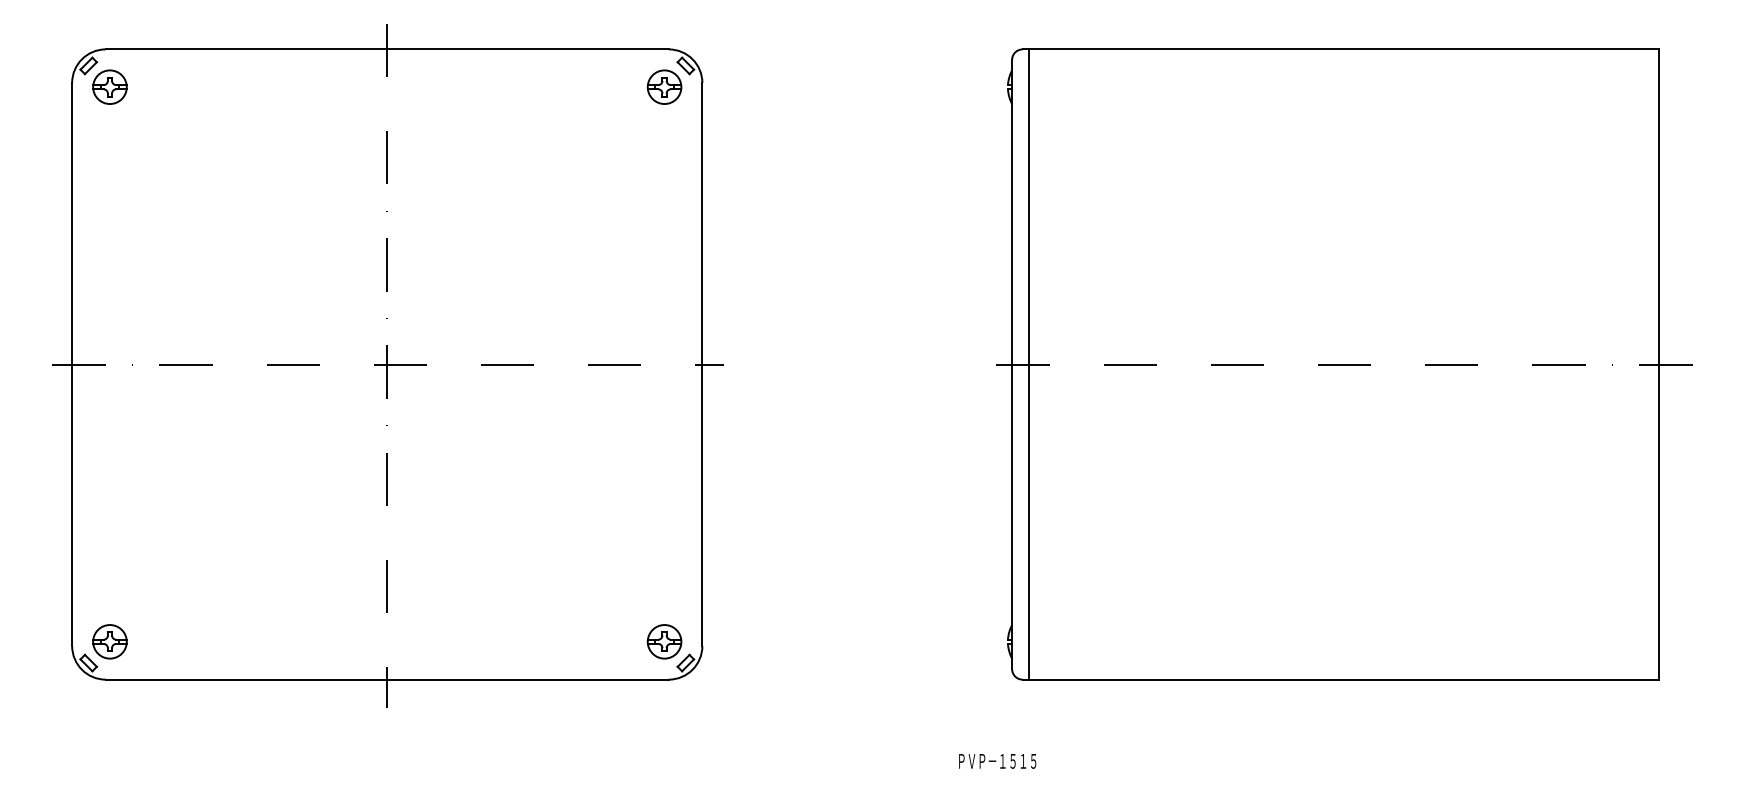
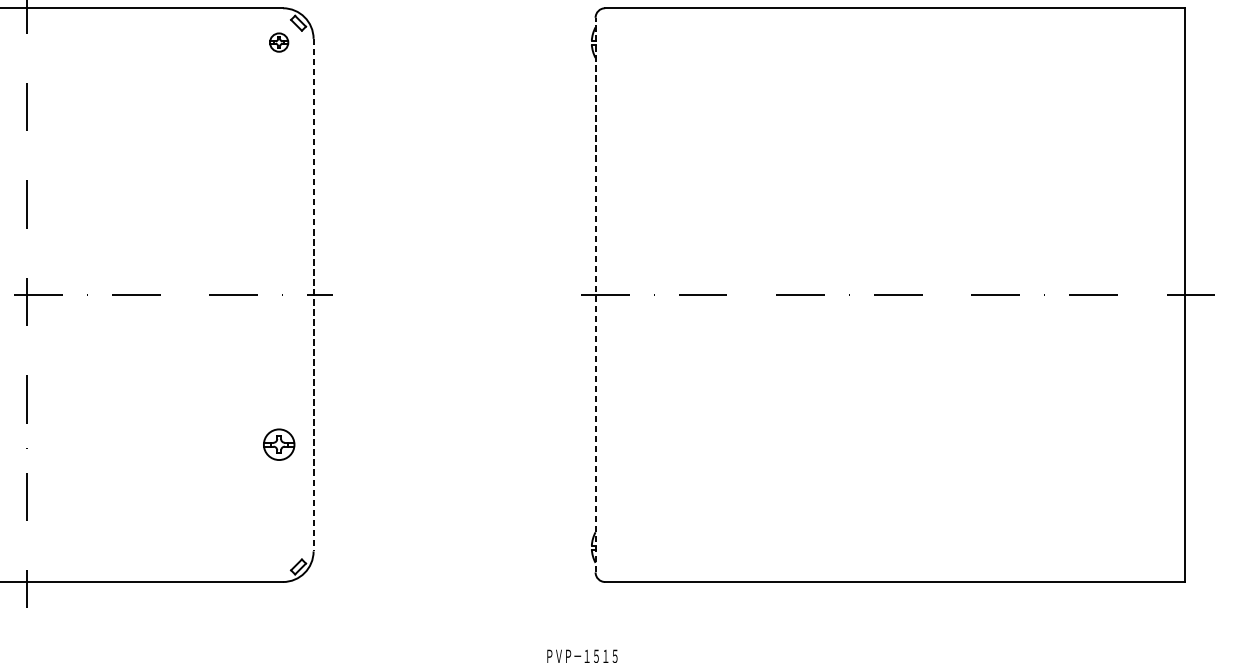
part: (664, 86) -> (279, 42), size x0.6
line: (702, 364) -> (313, 295), solid -> dashed
line: (1012, 364) -> (595, 295), solid -> dashed
line: (1028, 364) -> (610, 295), removed
part: (664, 641) -> (279, 444), moved

